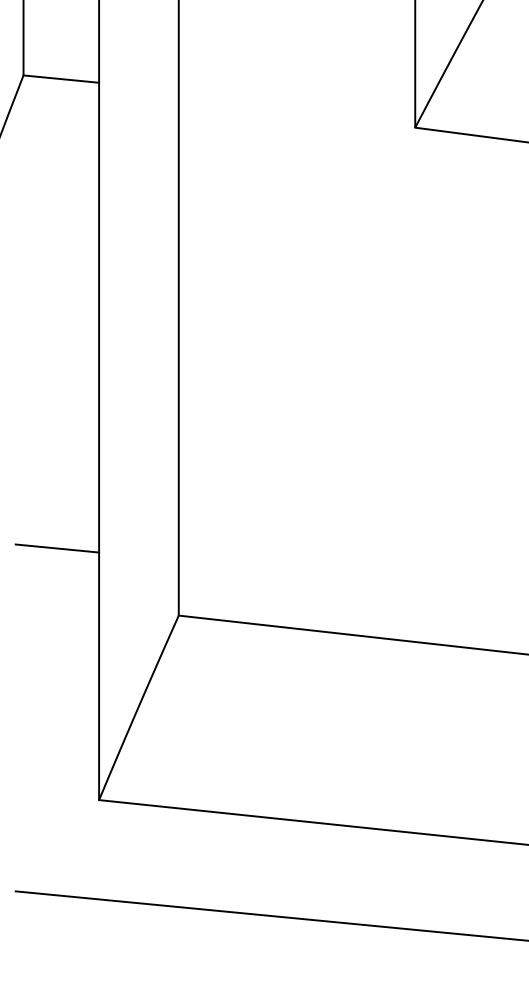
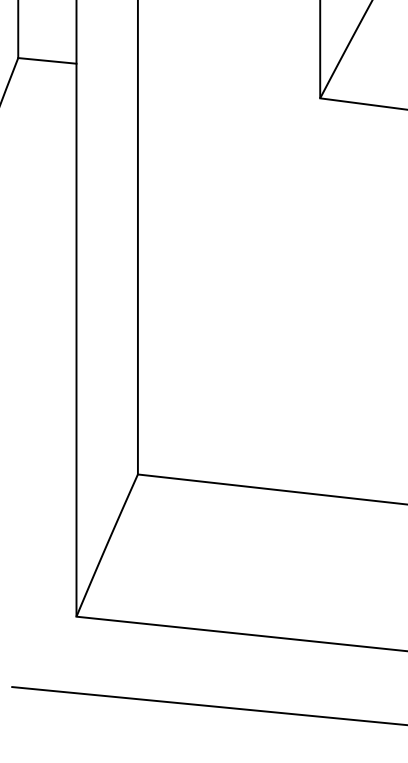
line: (57, 548) -> (44, 422), removed

